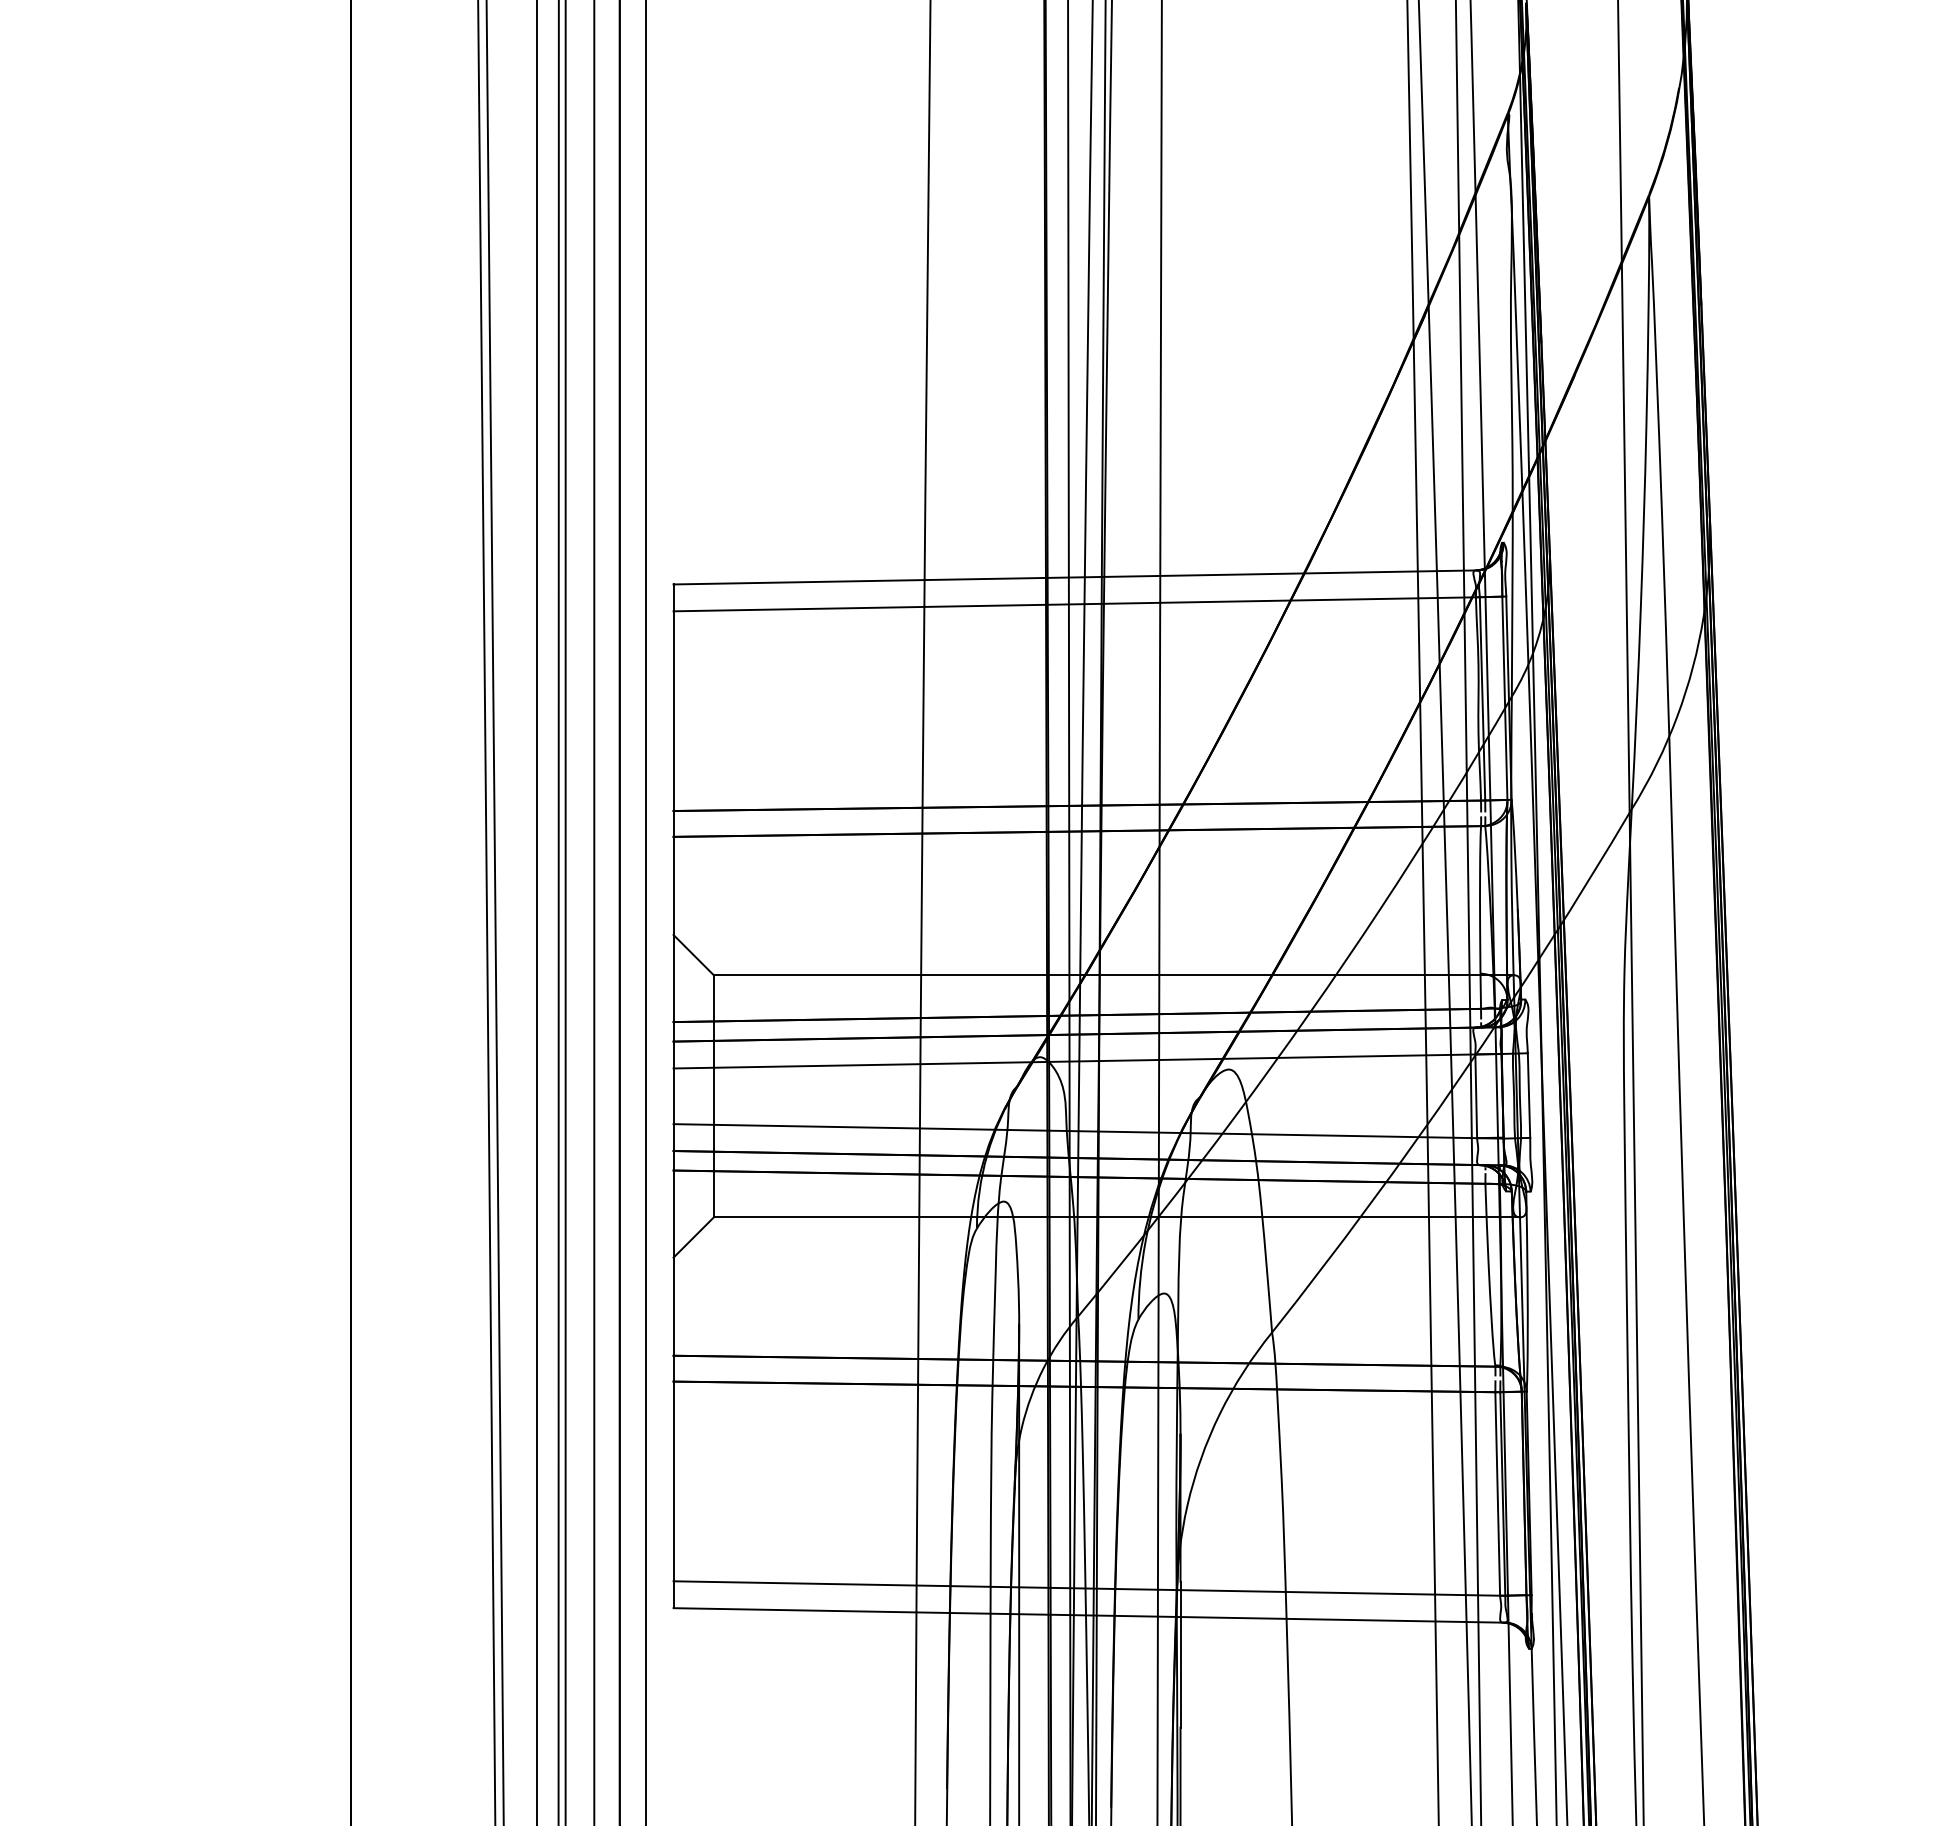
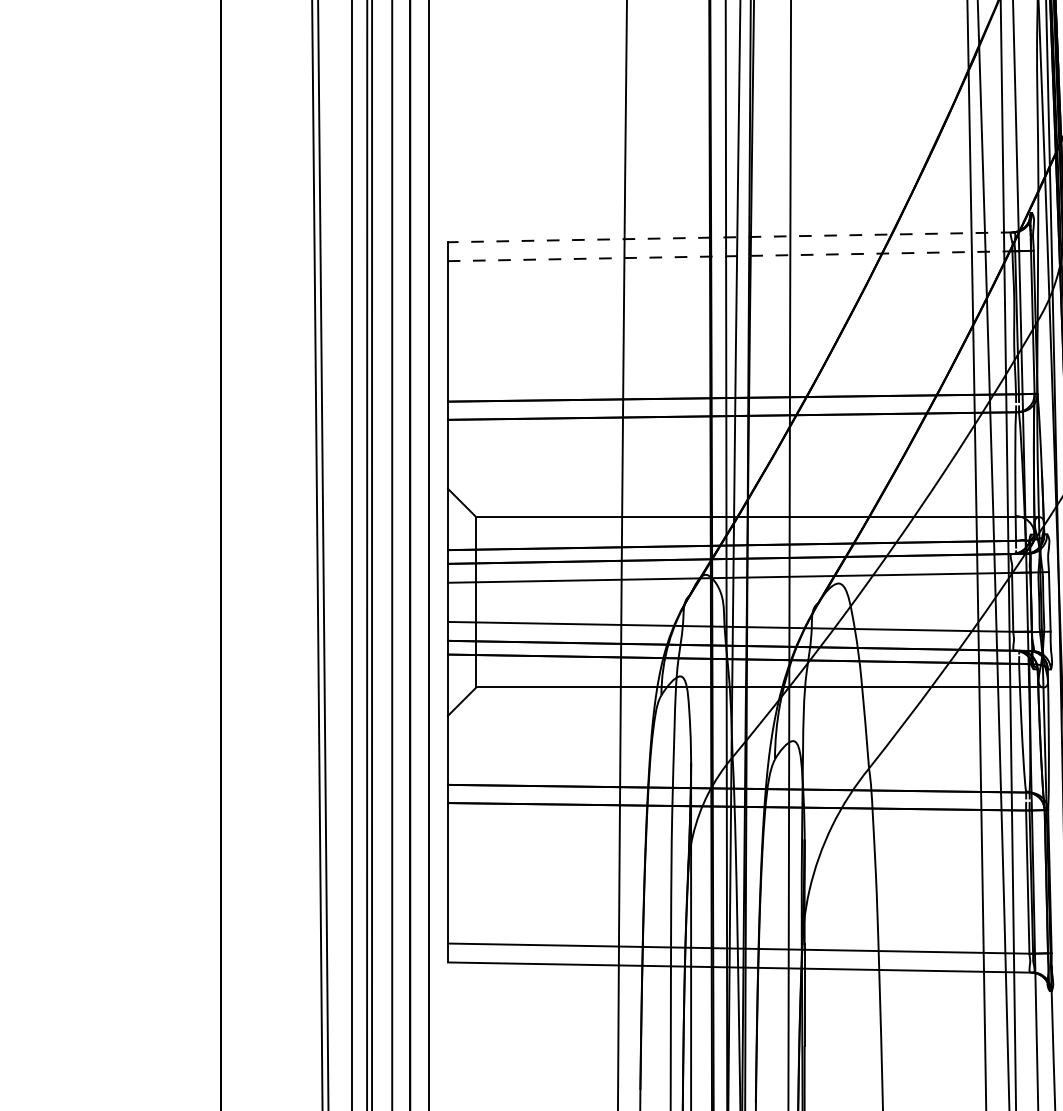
line: (1075, 577) -> (730, 237), solid -> dashed
line: (1076, 604) -> (731, 256), solid -> dashed

